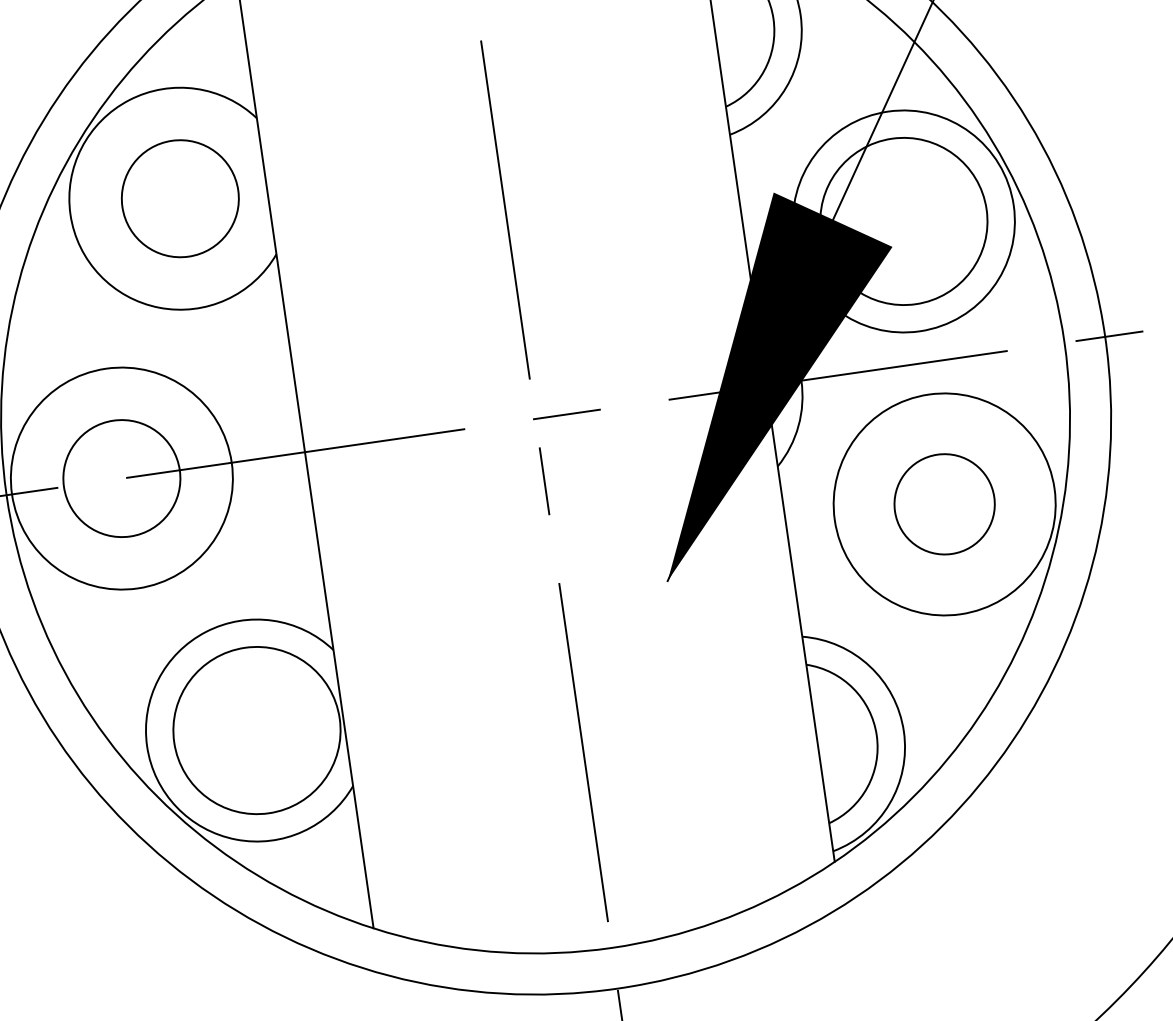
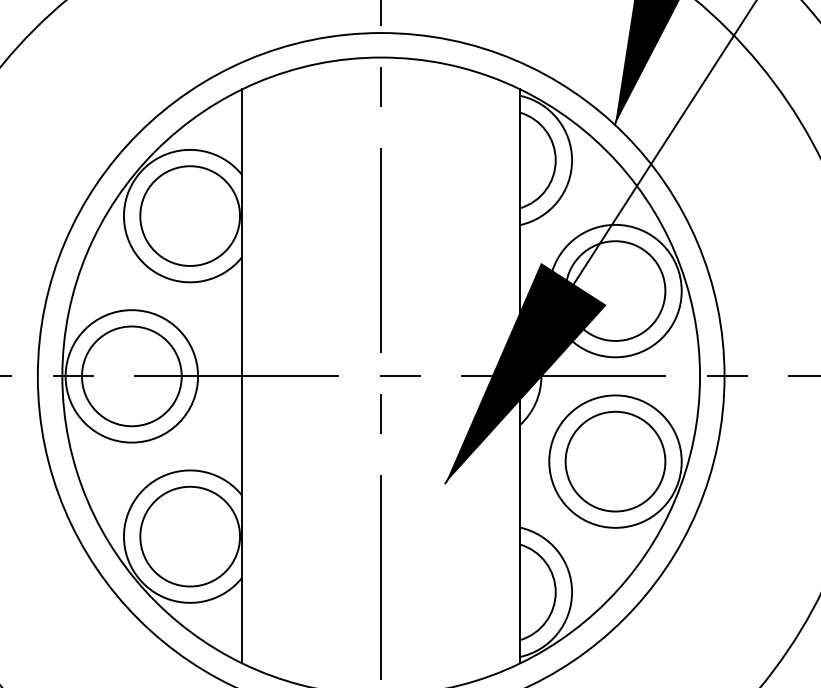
circle: (180, 197) -> (190, 215), size x1.43
circle: (121, 478) -> (131, 376), size x1.43
circle: (944, 504) -> (615, 461), size x1.67

